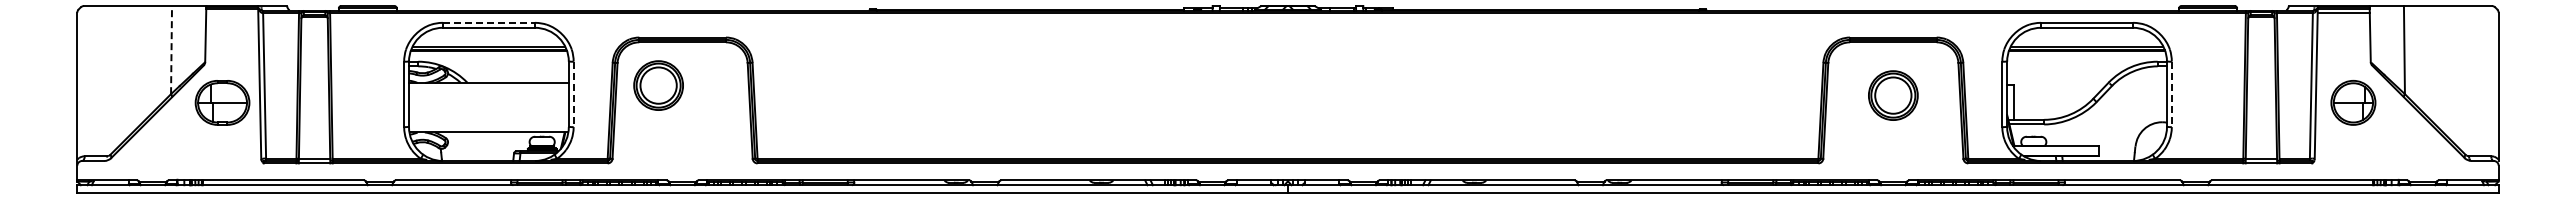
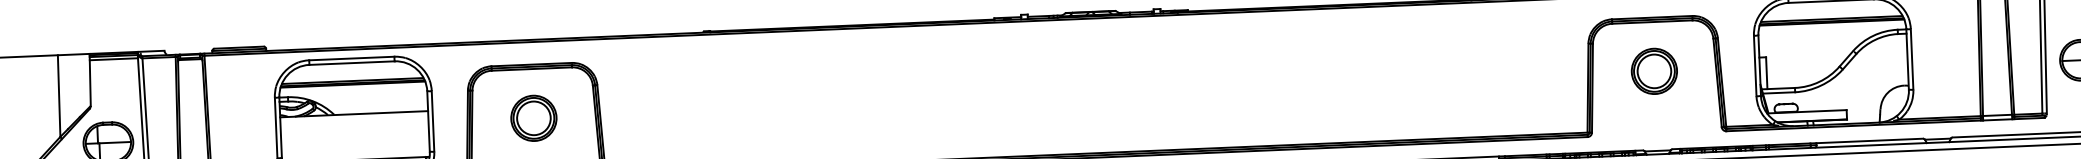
line: (232, 12) -> (114, 58), added
line: (489, 22) -> (352, 58), dashed -> solid
line: (171, 49) -> (59, 95), dashed -> solid
part: (658, 85) -> (533, 118), moved
line: (573, 94) -> (432, 121), dashed -> solid
line: (2171, 94) -> (1911, 59), dashed -> solid

